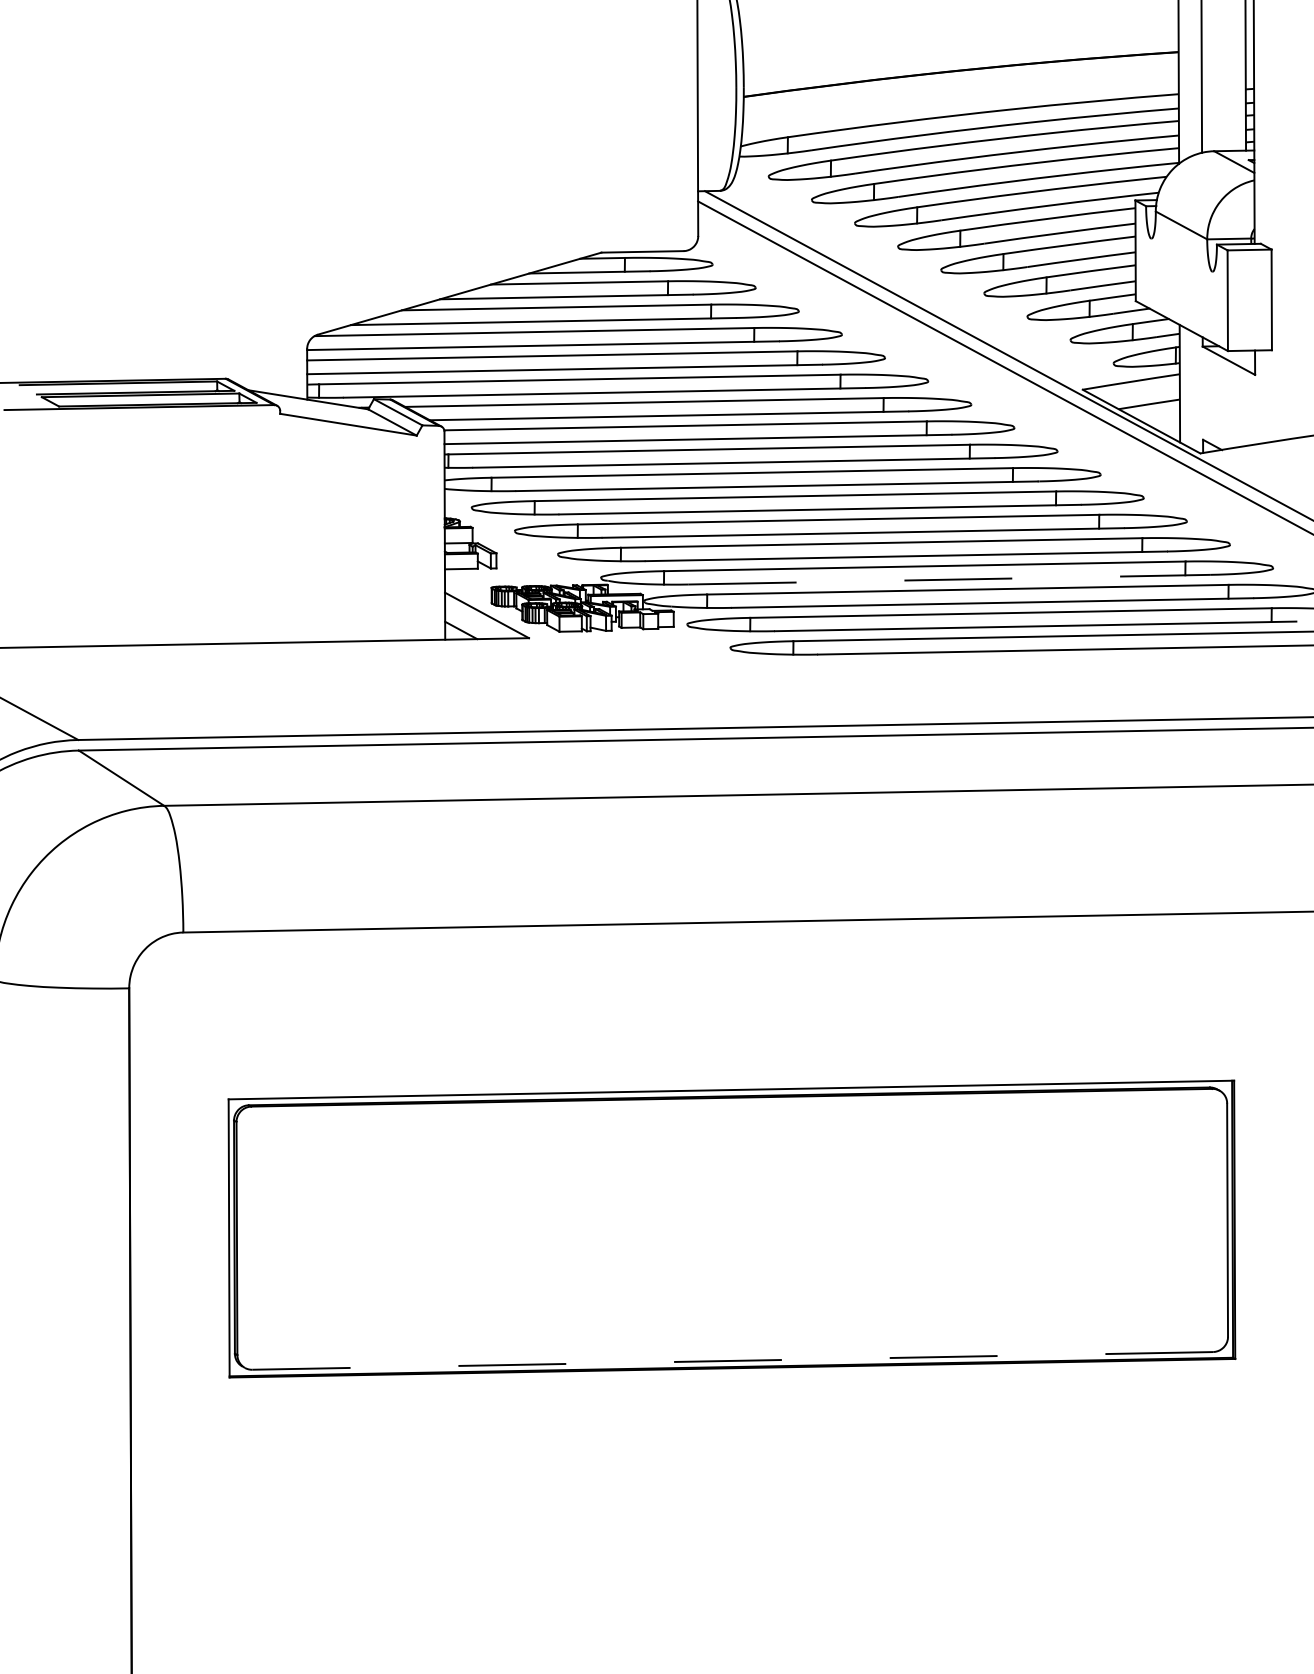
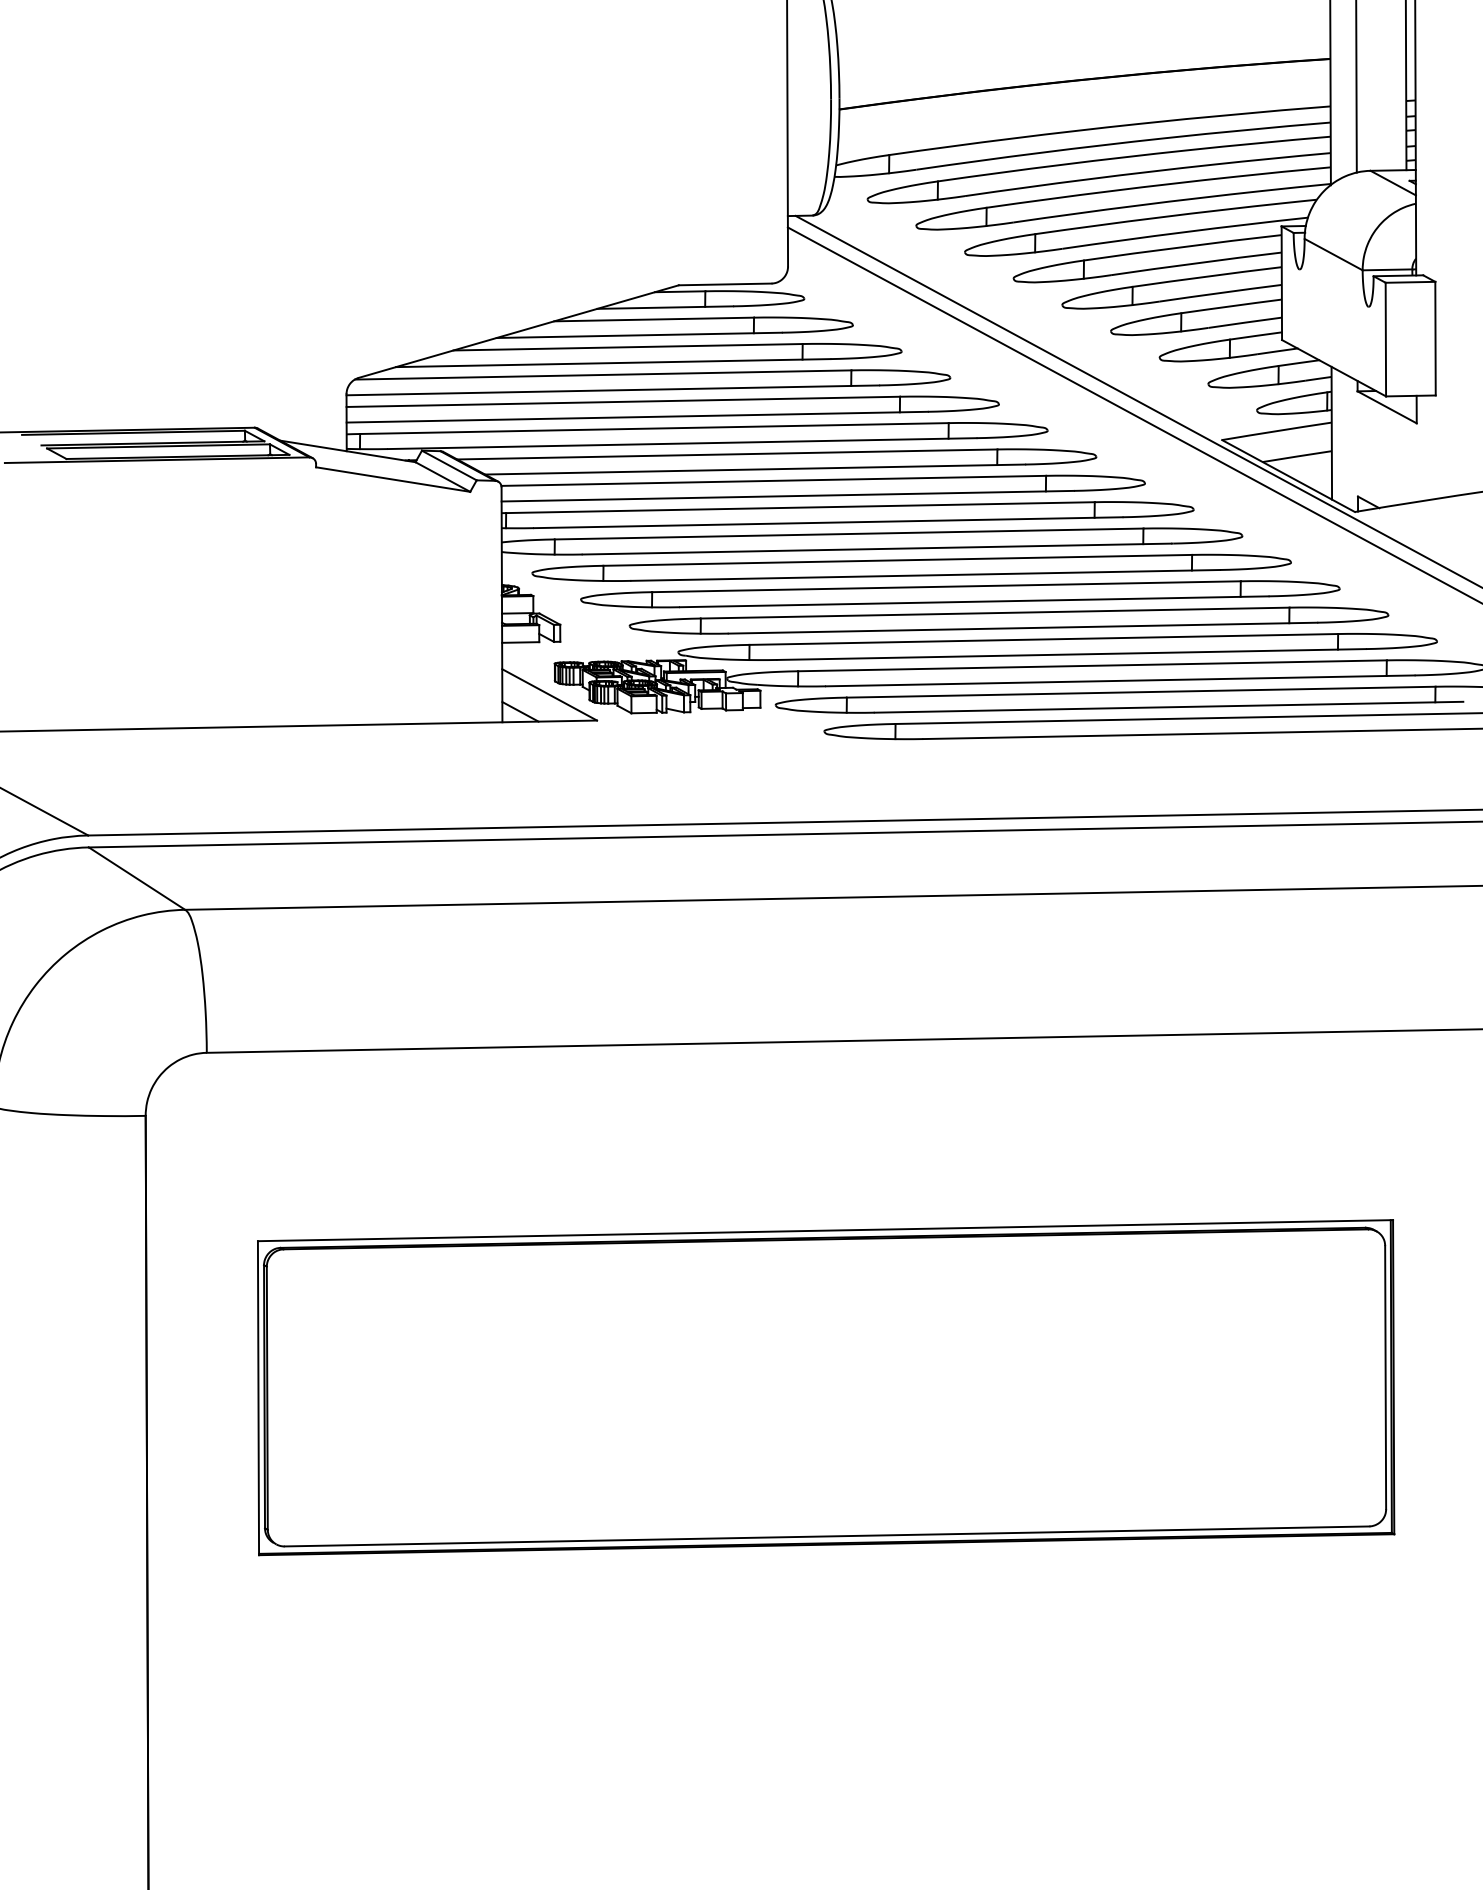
line: (950, 579) -> (1072, 654), dashed -> solid
line: (732, 1360) -> (826, 1536), dashed -> solid

